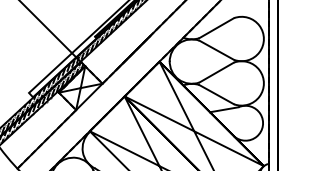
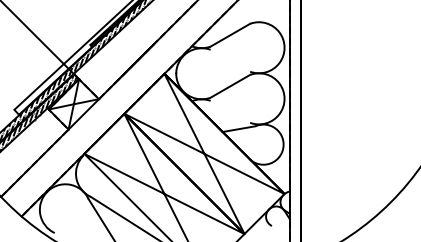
line: (216, 50) -> (230, 60), removed
line: (216, 94) -> (230, 111), removed

